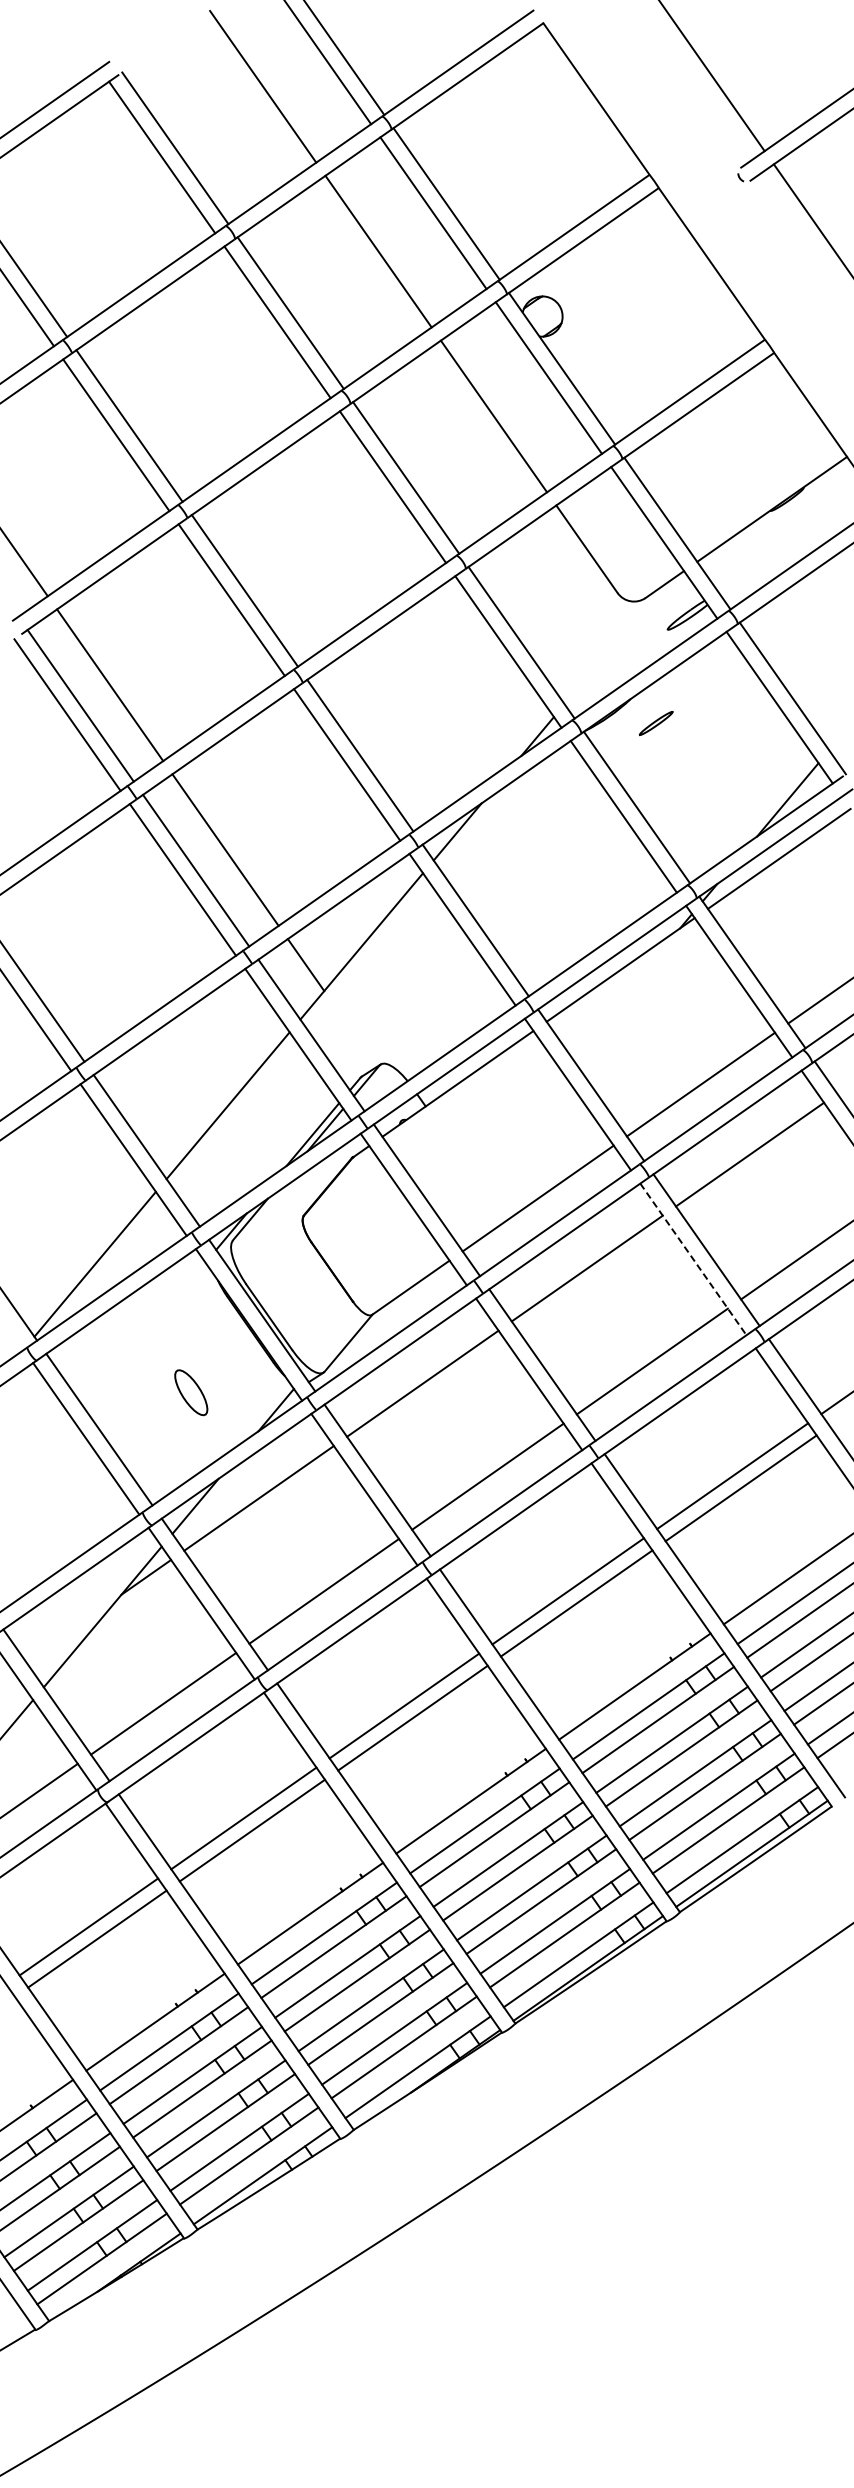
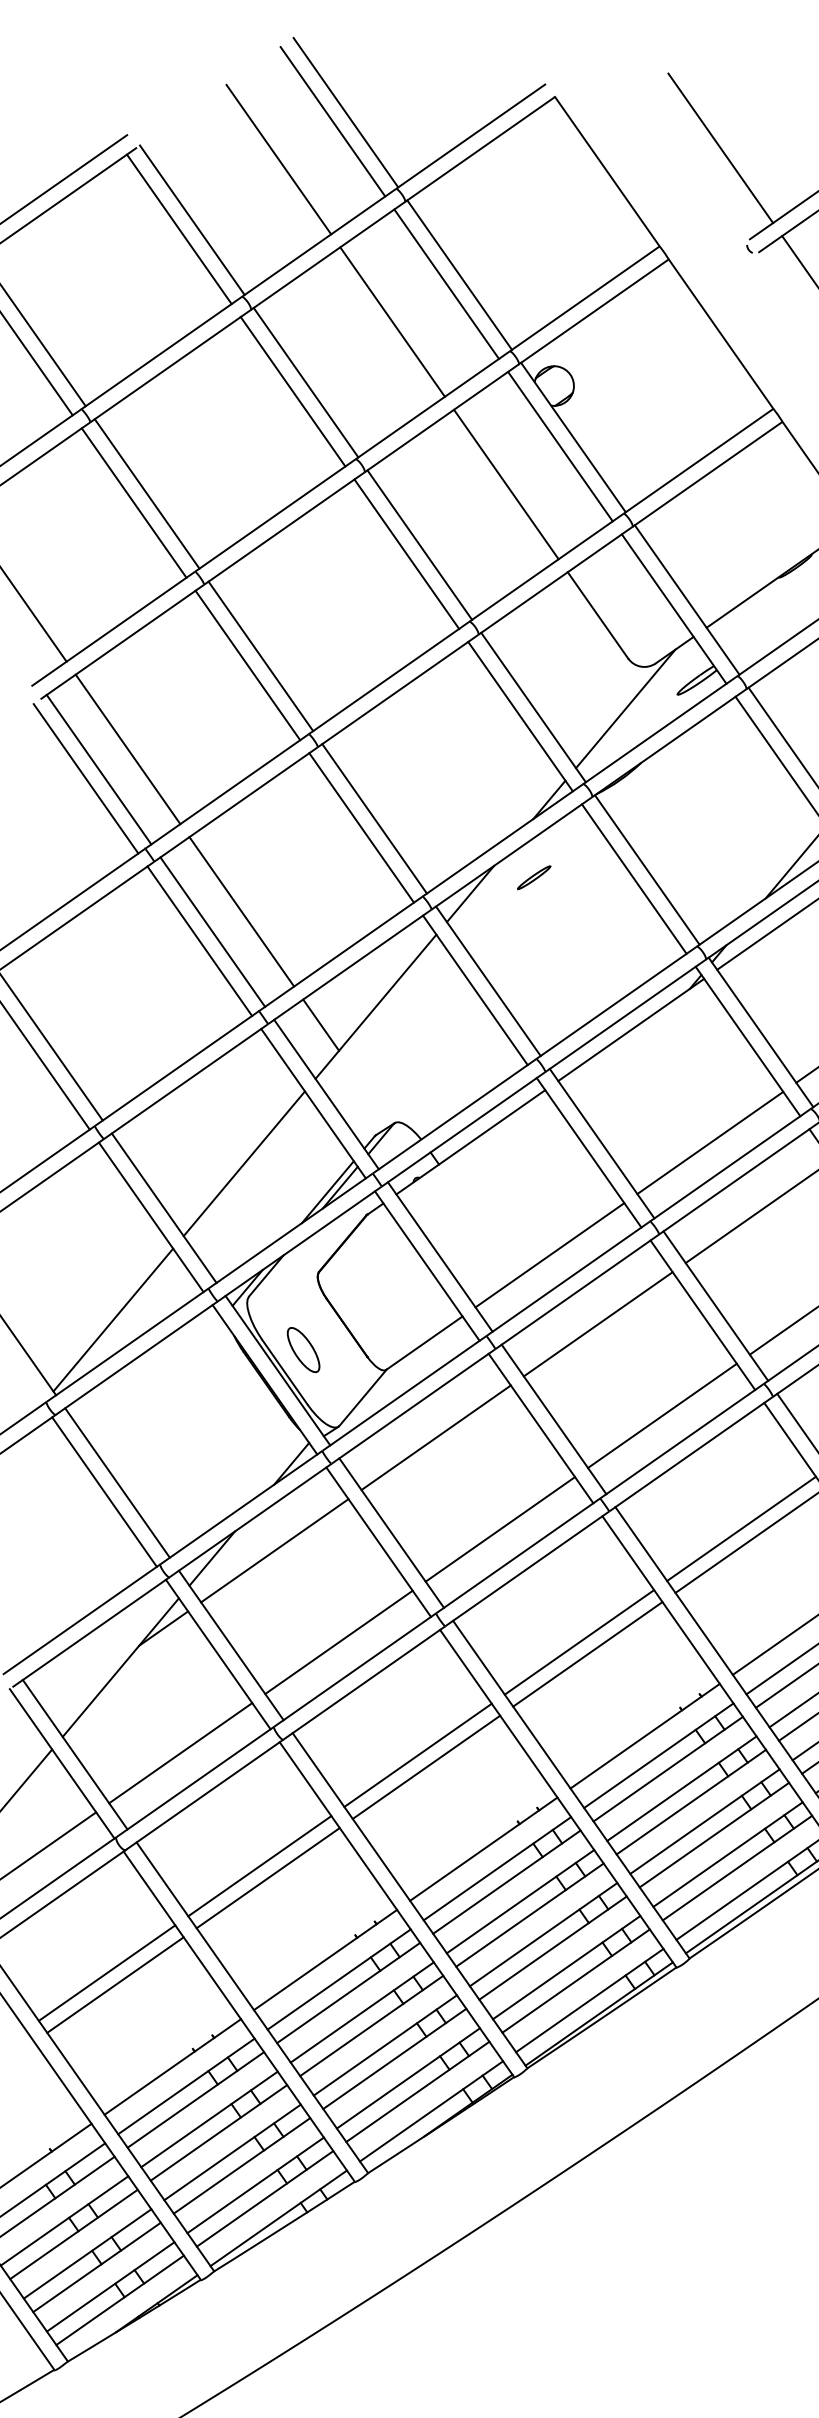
line: (614, 644) -> (625, 709), added
part: (656, 723) -> (534, 877), moved
line: (693, 1259) -> (702, 1315), dashed -> solid
part: (191, 1392) -> (303, 1349), moved

